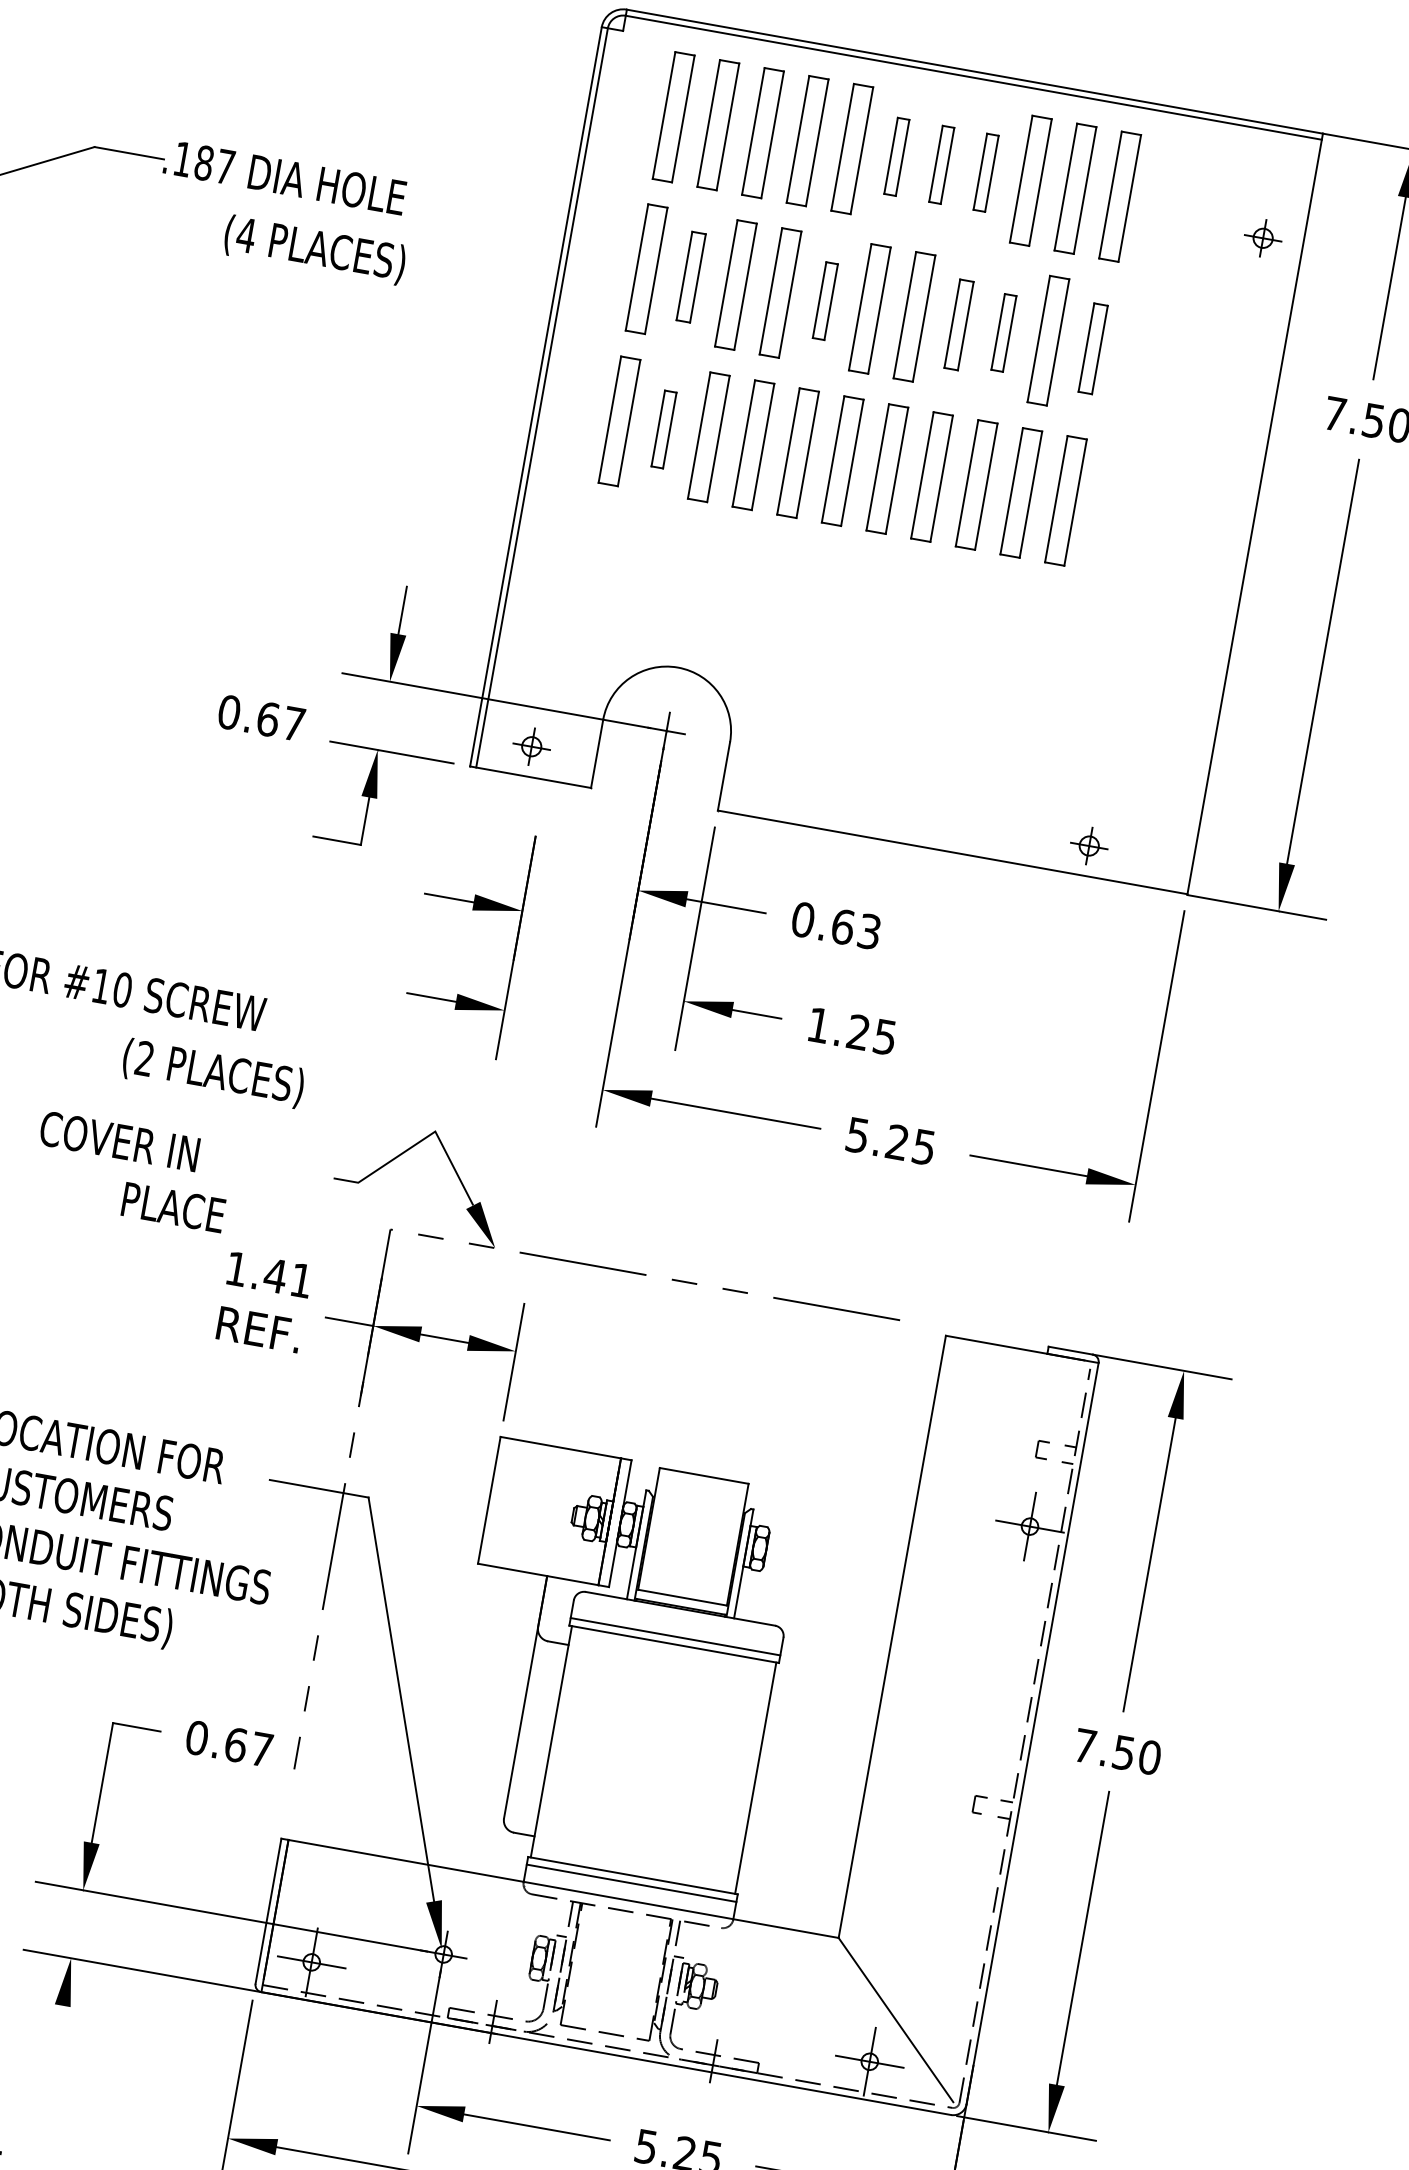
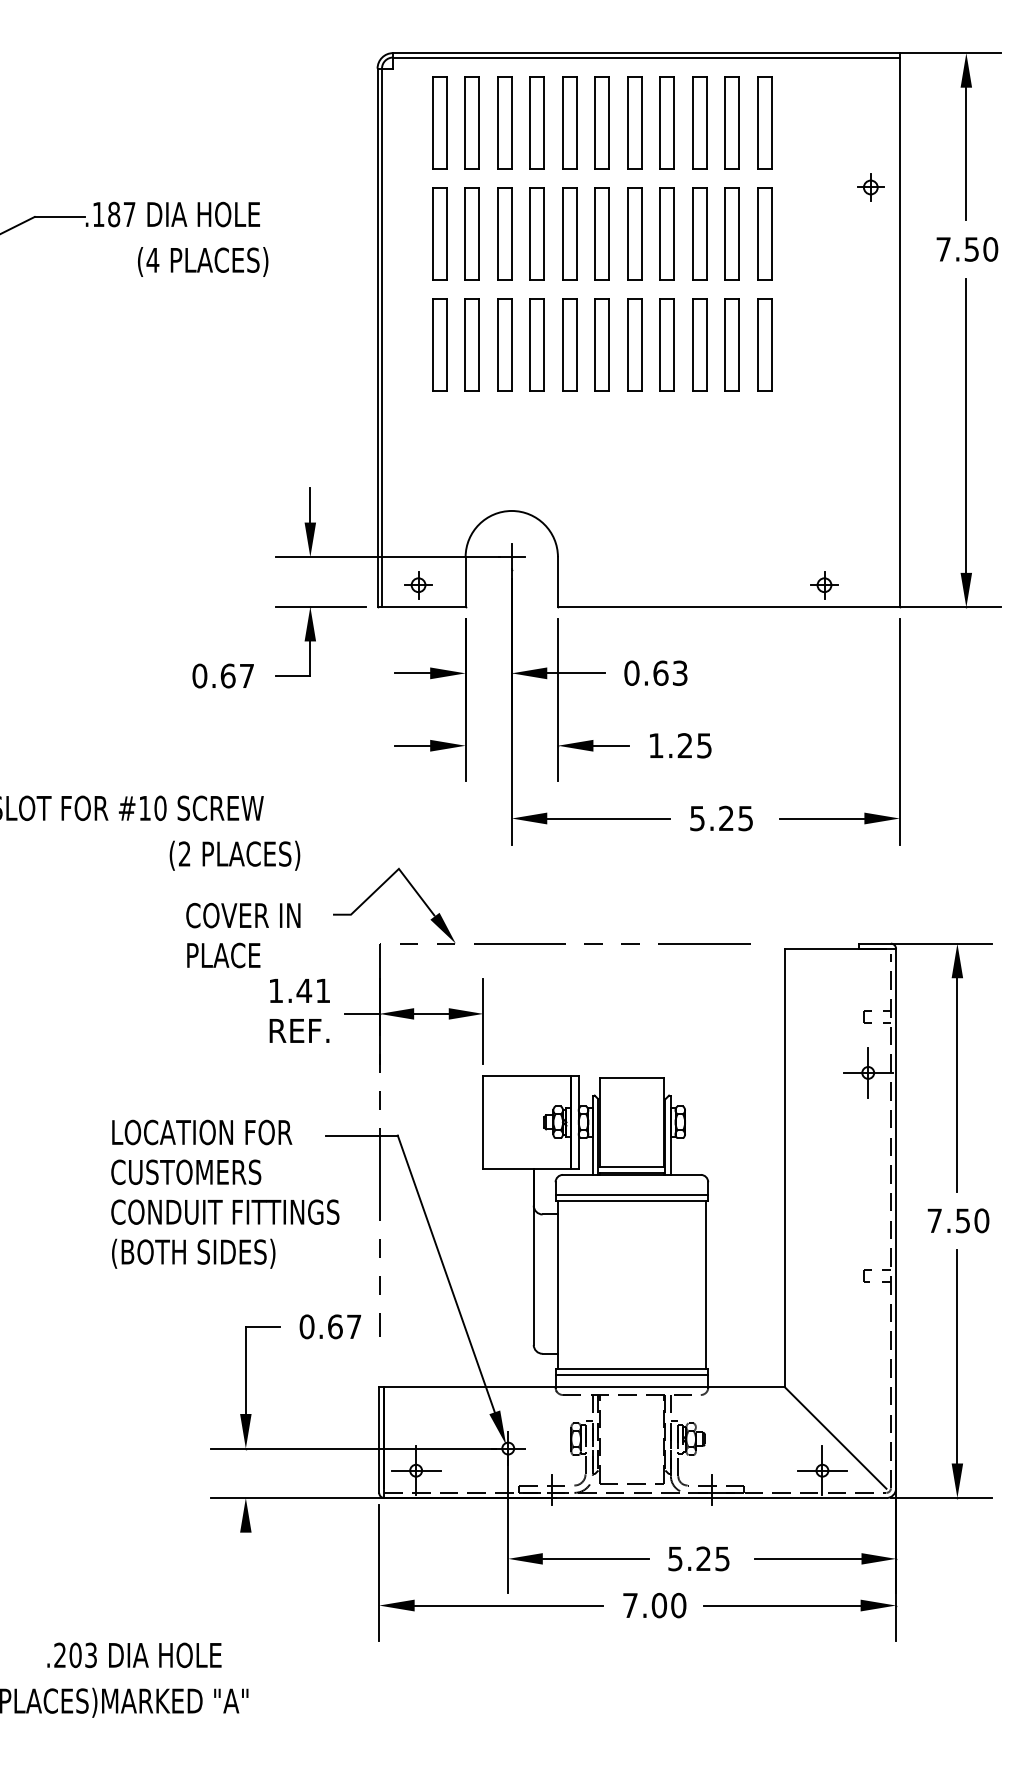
part: (896, 155) -> (601, 122), size x1.67
part: (941, 164) -> (634, 122), size x1.67
part: (985, 171) -> (666, 122), size x1.67
part: (1262, 238) -> (870, 187), moved
part: (690, 276) -> (471, 233), size x1.43
part: (825, 300) -> (569, 233), size x1.67
part: (958, 324) -> (666, 233), size x1.43
part: (1003, 332) -> (699, 233), size x1.67
part: (1092, 348) -> (764, 233), size x1.43
part: (663, 429) -> (471, 344), size x1.67
text: (260, 717) -> (222, 675), moved
part: (472, 910) -> (430, 679), moved
text: (119, 1141) -> (243, 915), moved

